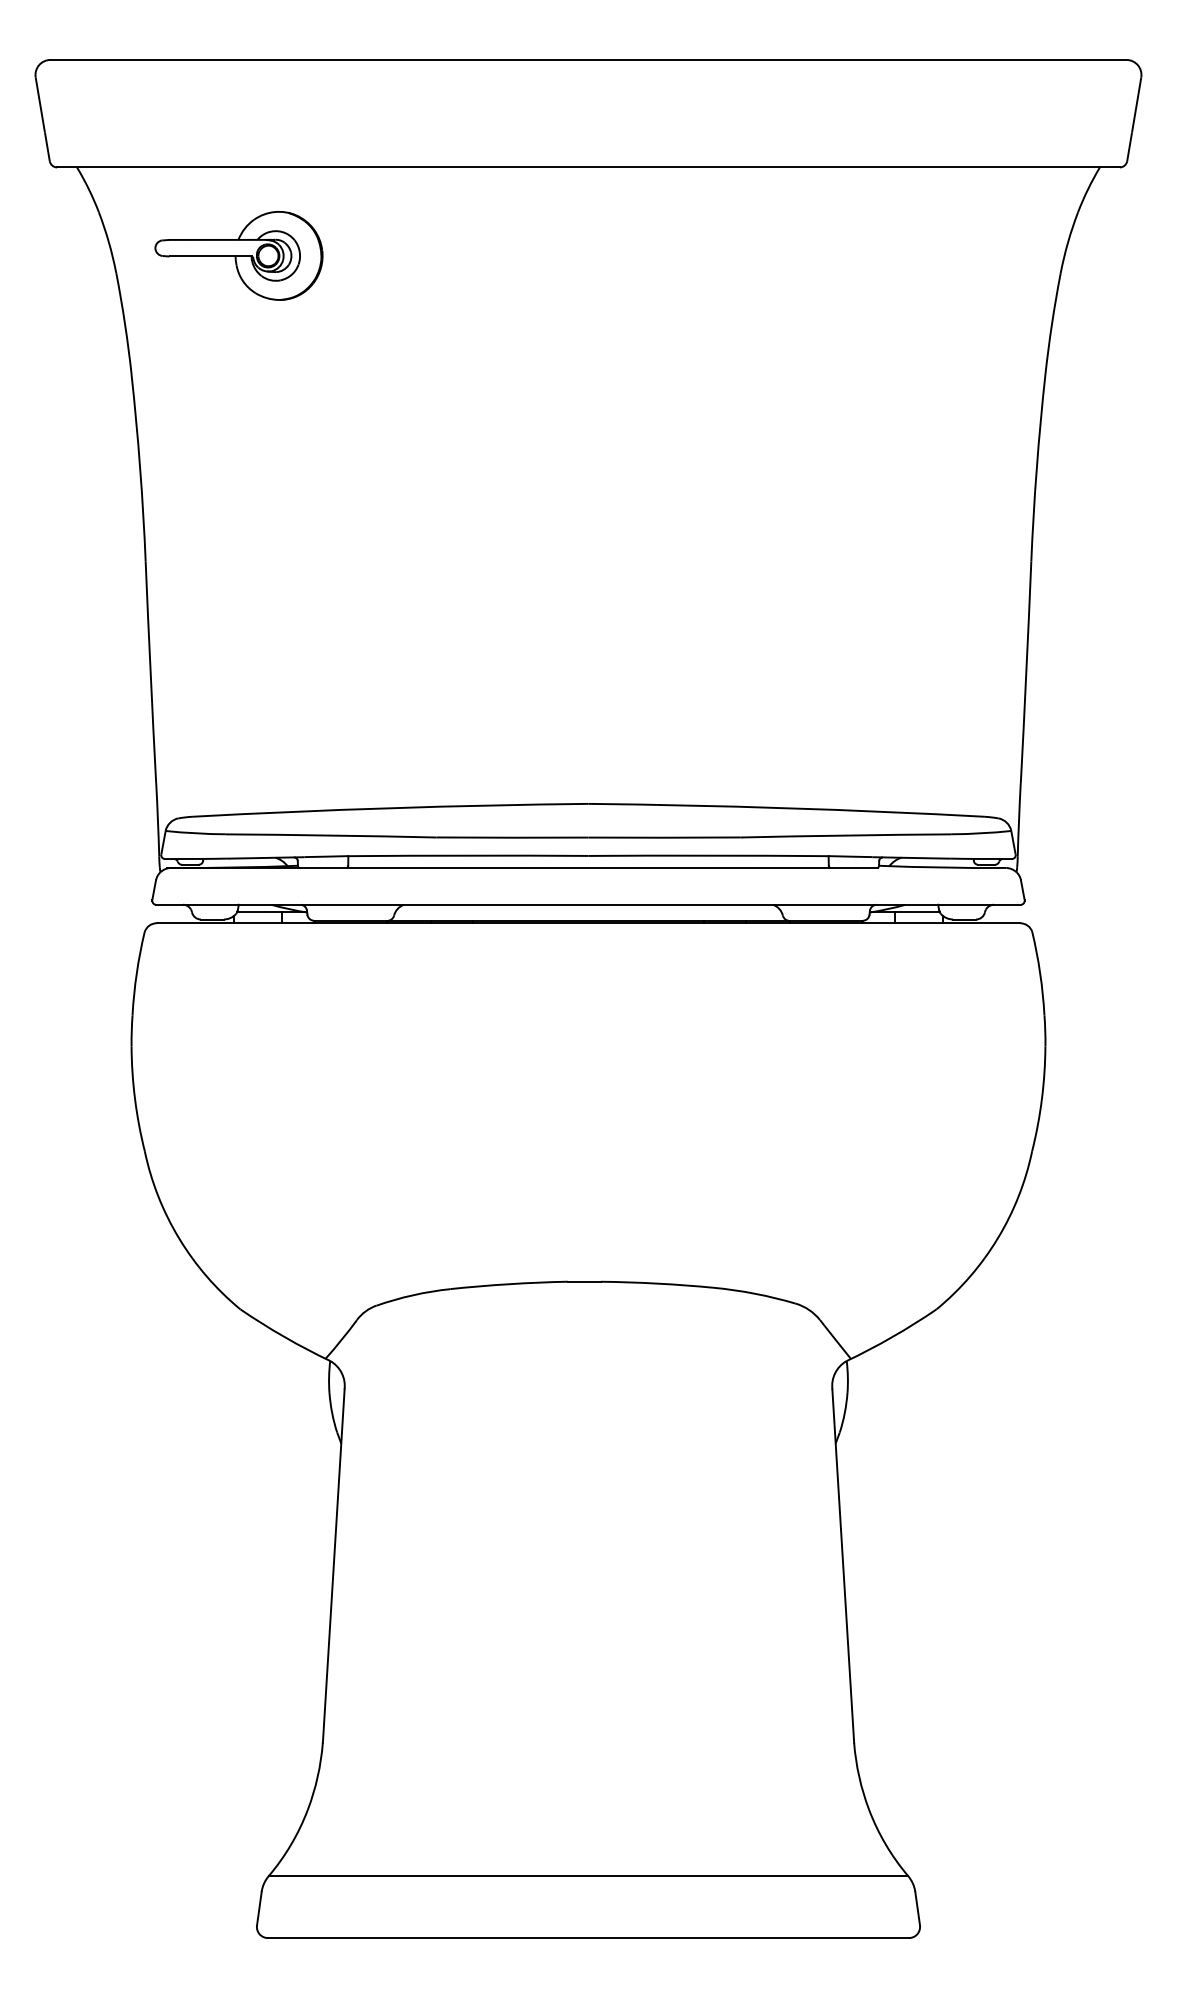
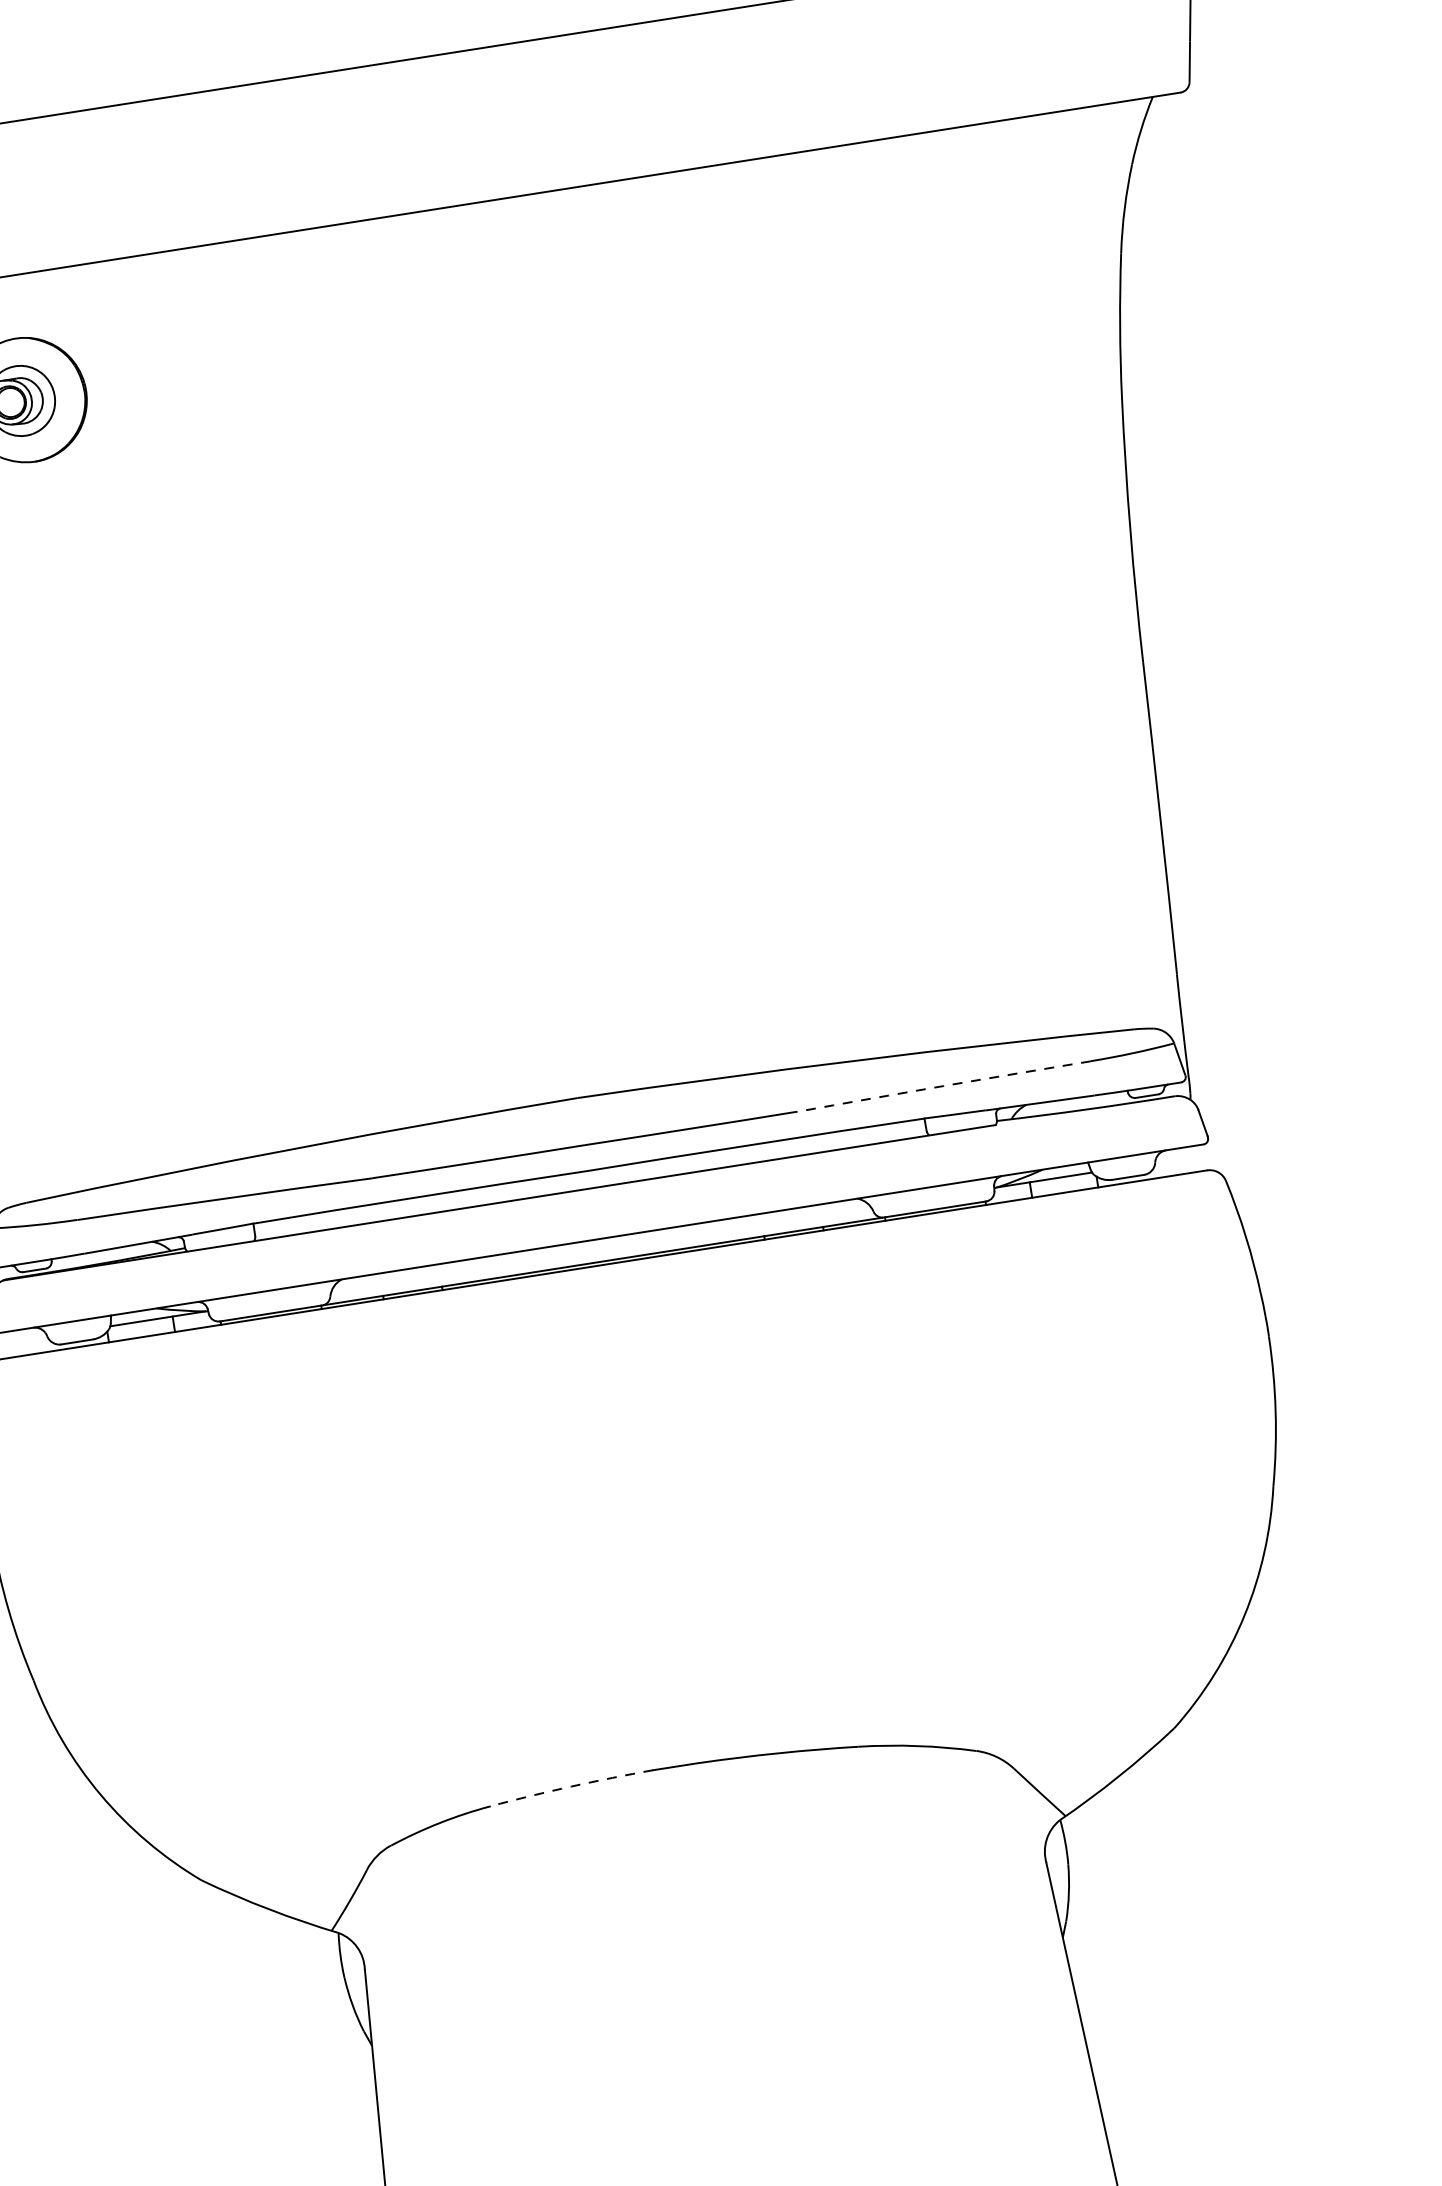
arc: (845, 835) -> (943, 1086), solid -> dashed
arc: (509, 1284) -> (572, 1786), solid -> dashed

